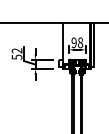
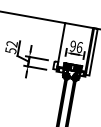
text: (80, 42) -> (79, 47), 98 -> 96

